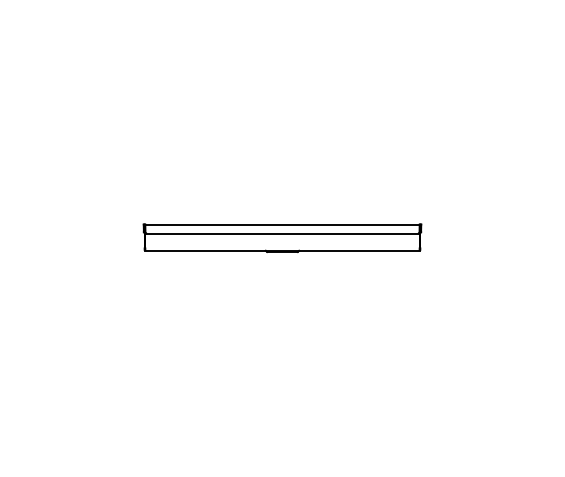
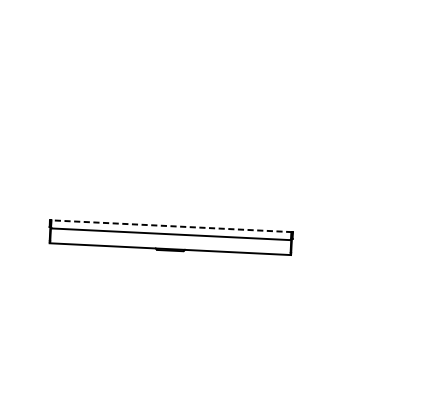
line: (282, 224) -> (171, 226), solid -> dashed

